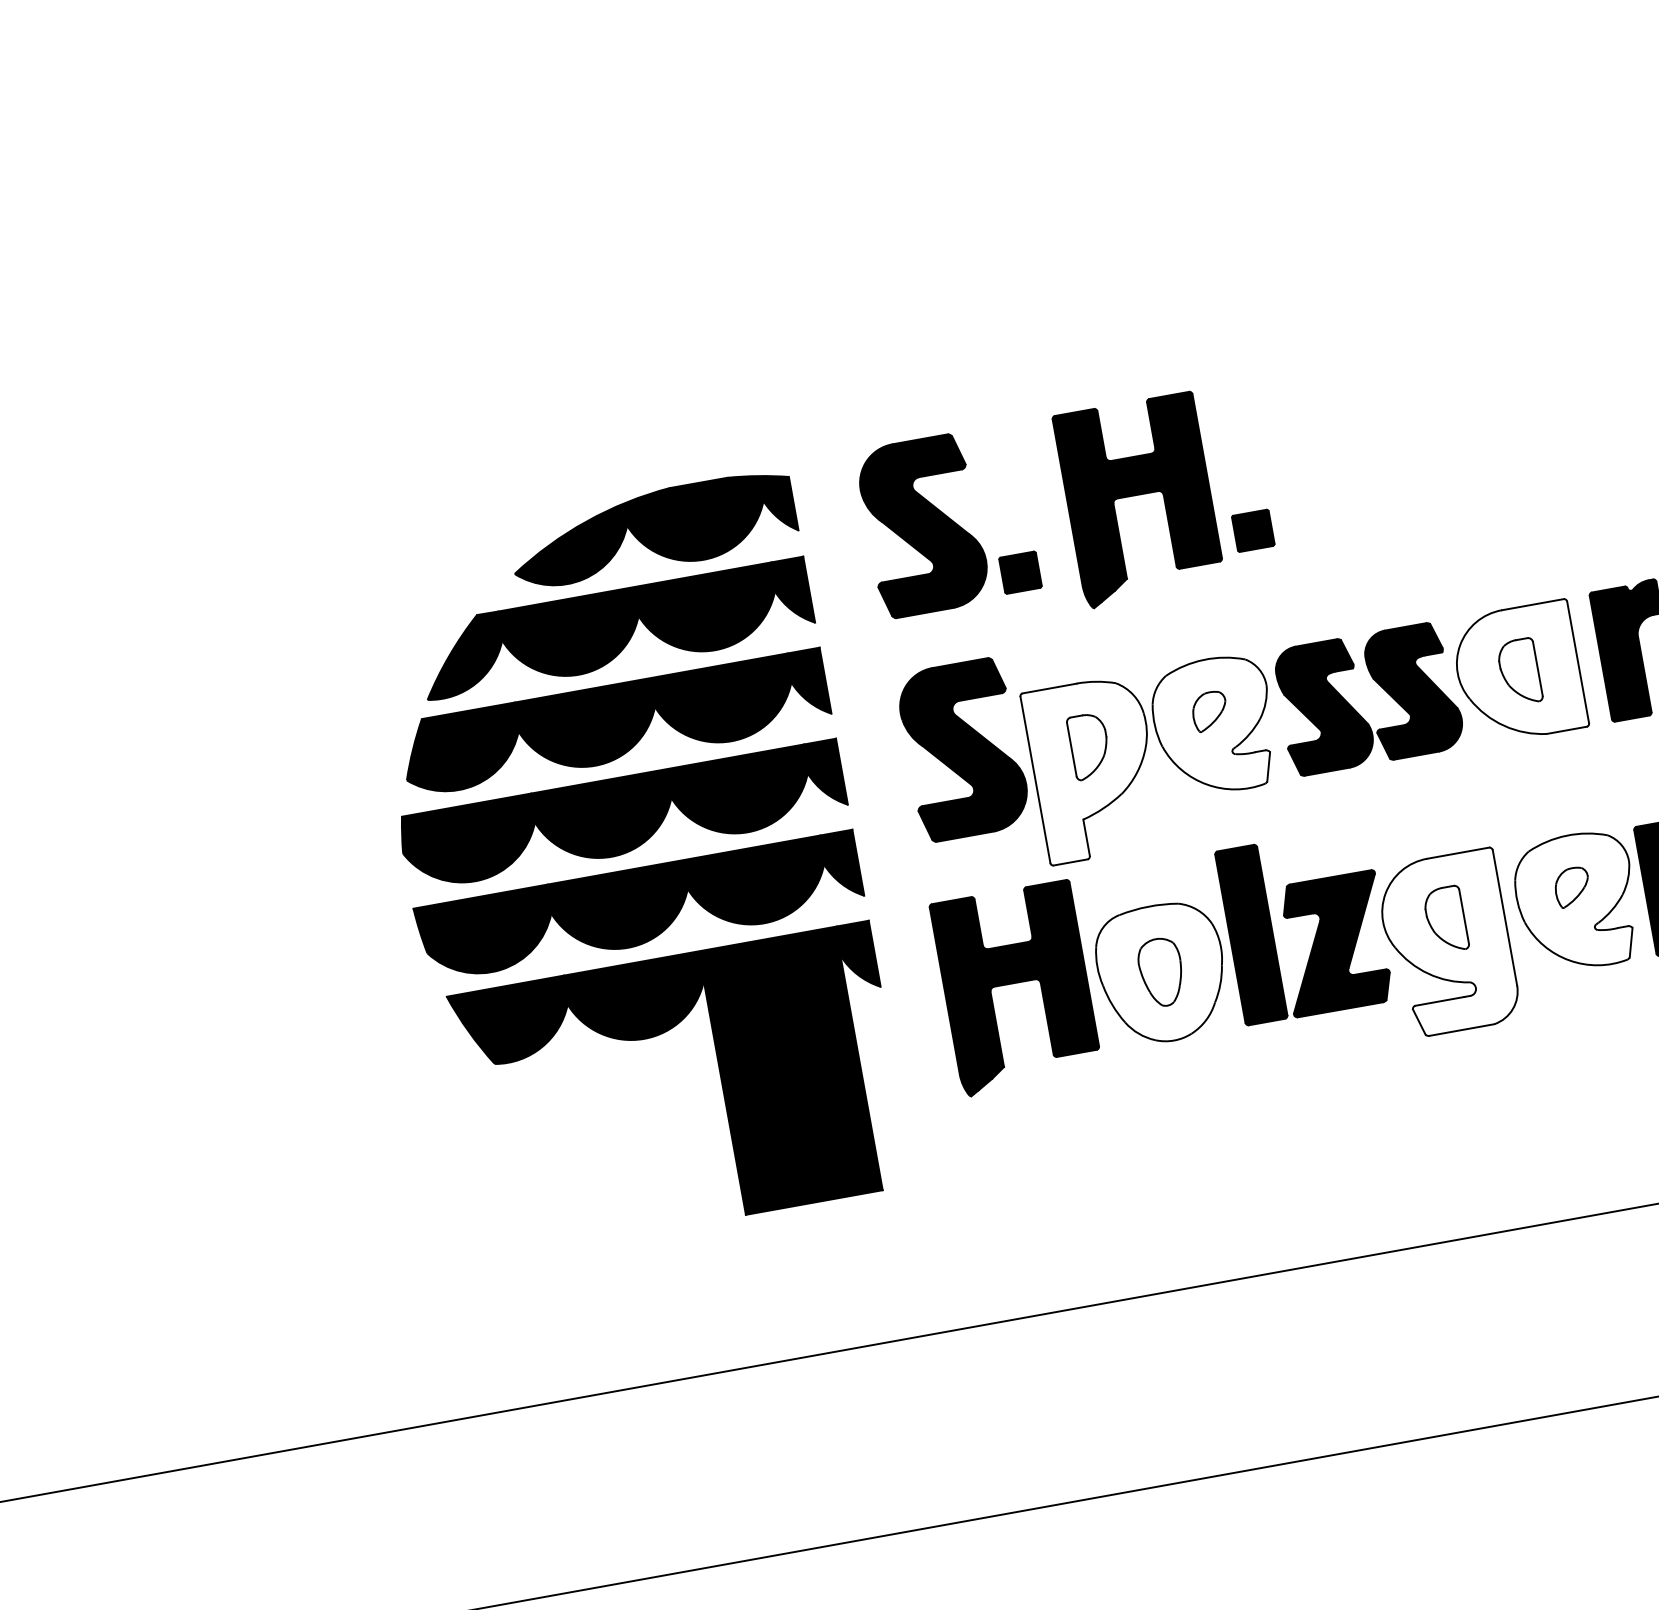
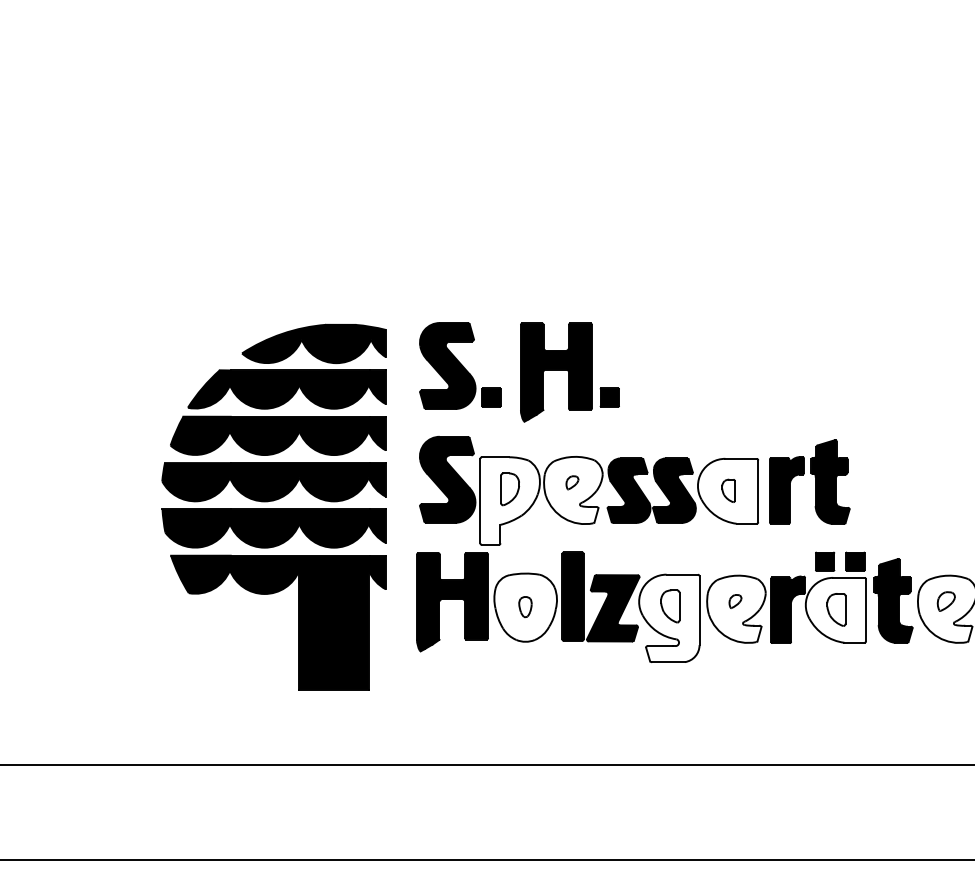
part: (1519, 671) -> (728, 490), size x0.7
part: (1209, 710) -> (572, 482), size x0.7
part: (1572, 887) -> (735, 601), size x0.7
part: (1161, 971) -> (525, 606), size x0.6

